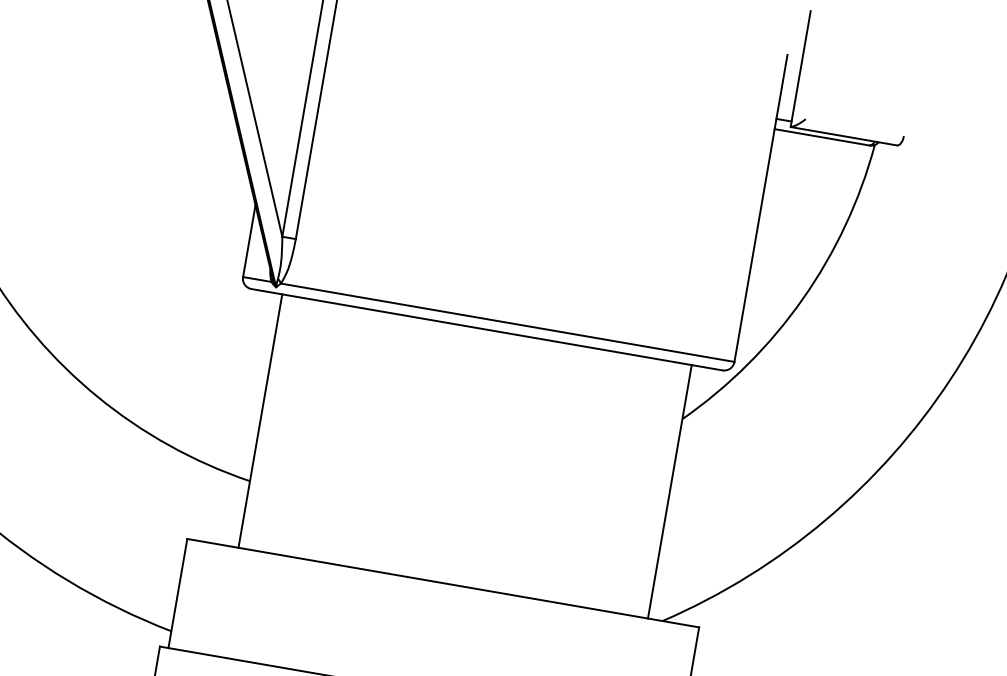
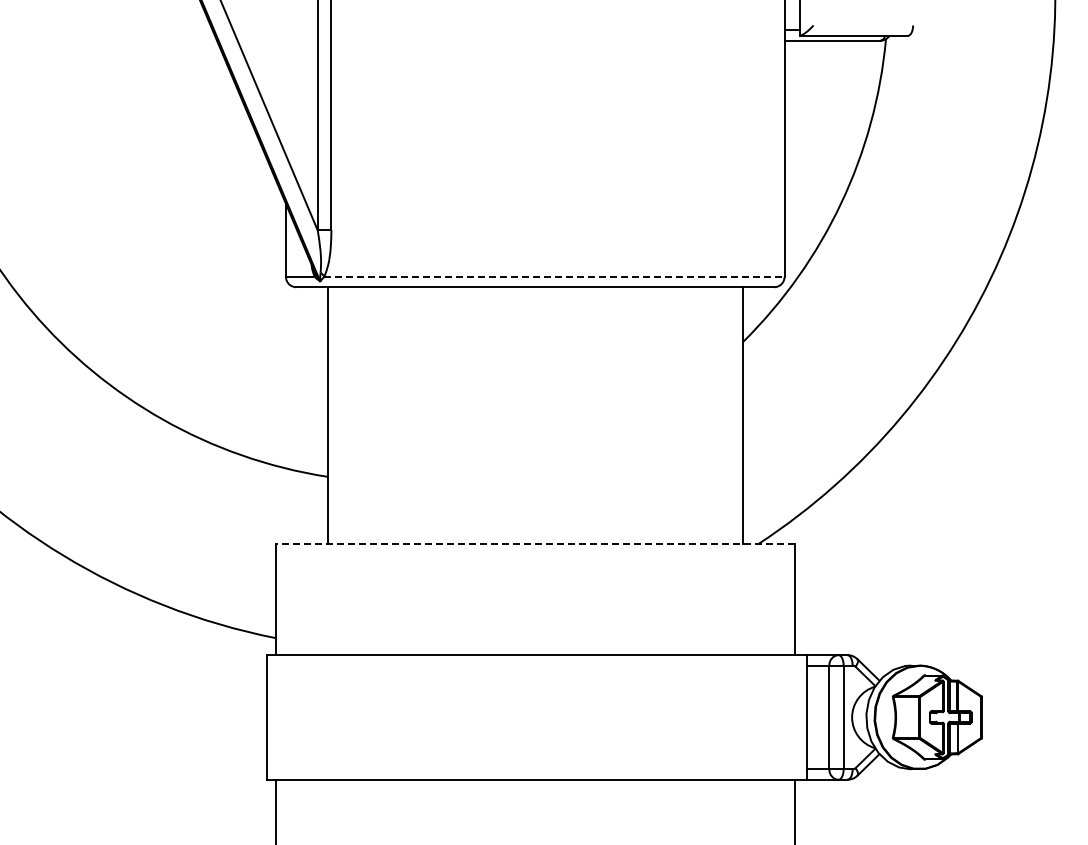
line: (507, 322) -> (554, 276), solid -> dashed
line: (443, 583) -> (535, 544), solid -> dashed

